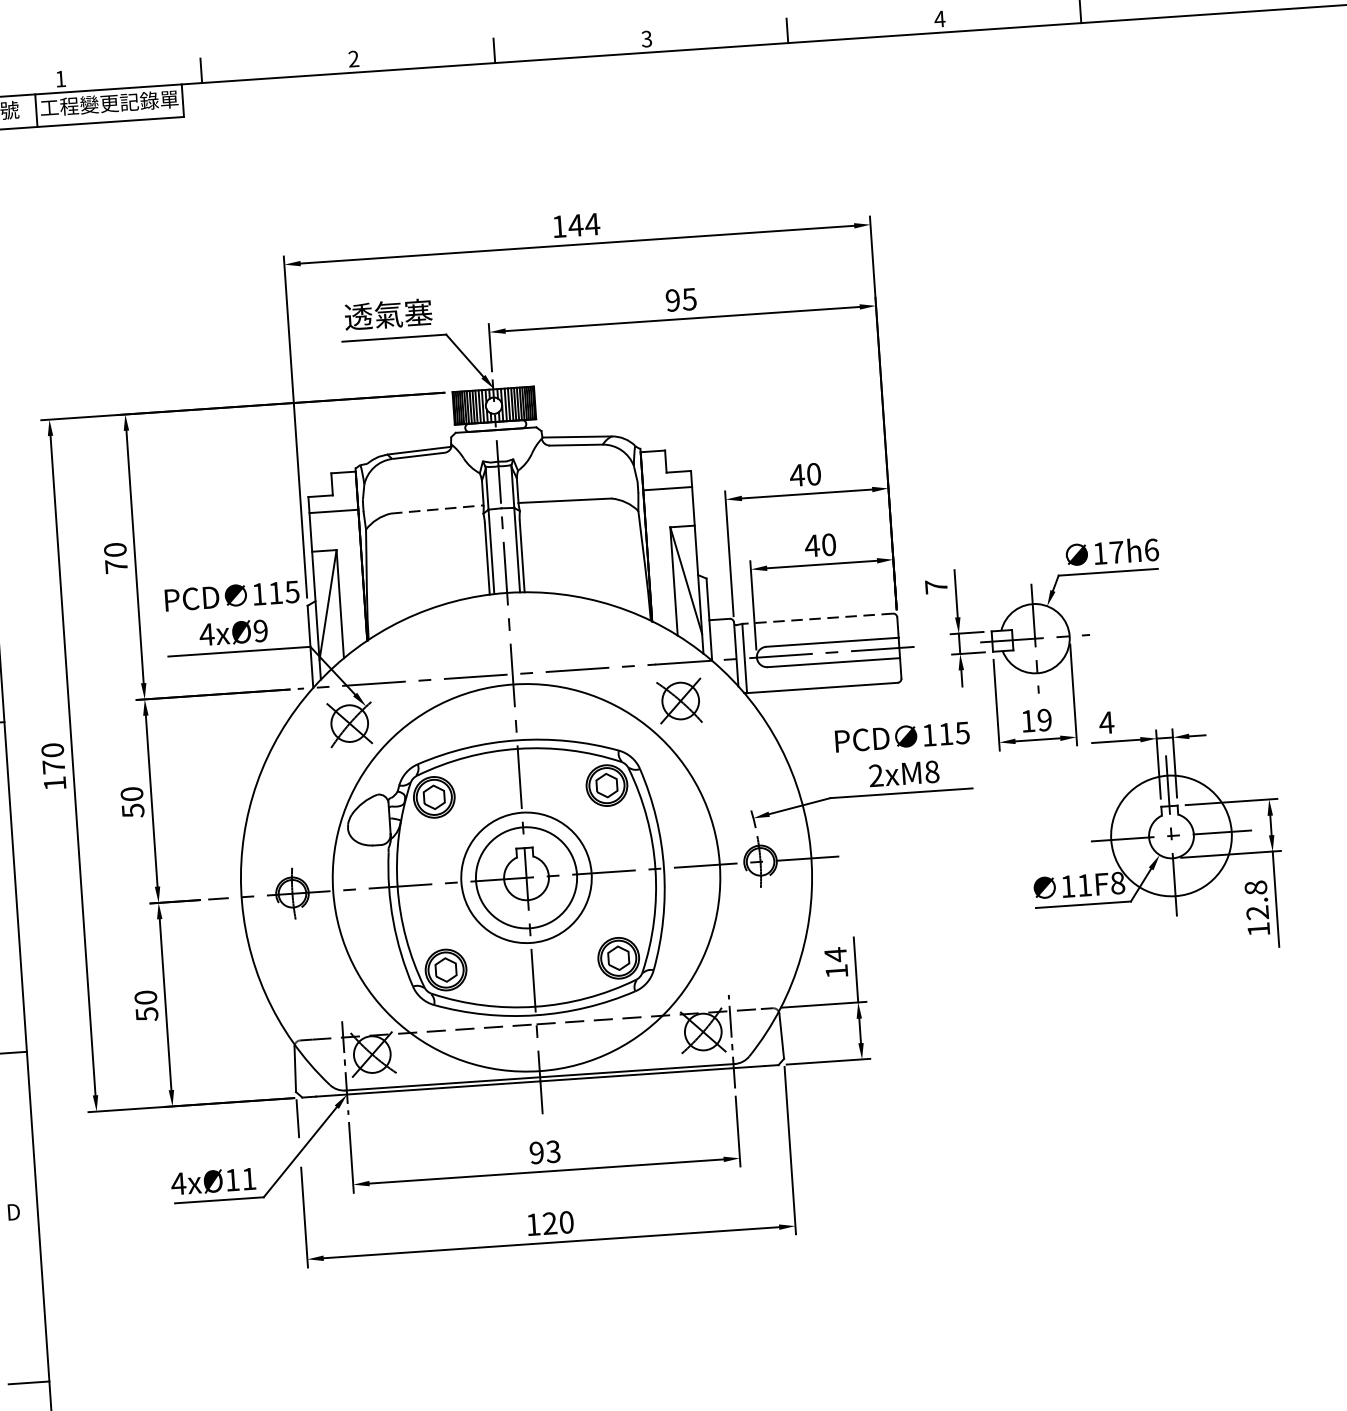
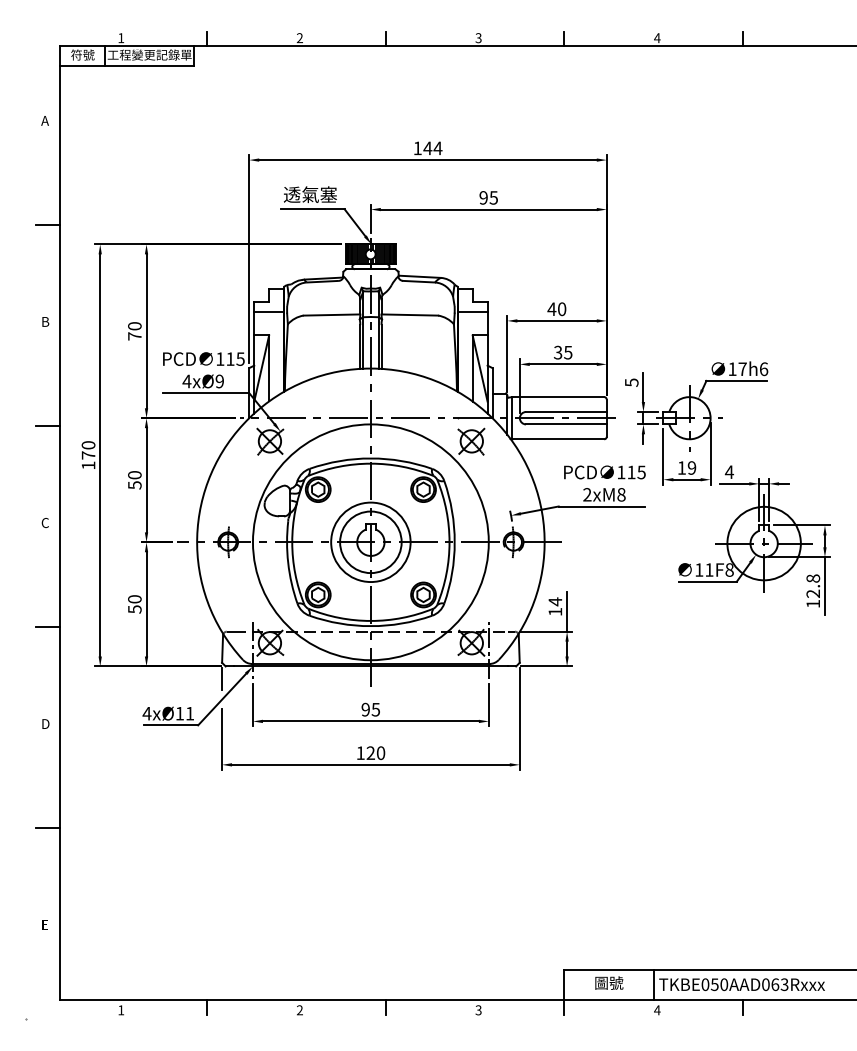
line: (438, 510) -> (332, 315), dashed -> solid
text: (819, 545) -> (562, 352), 40 -> 35
text: (935, 586) -> (631, 382), 7 -> 5
line: (817, 619) -> (558, 397), dashed -> solid
text: (552, 1149) -> (375, 708), 93 -> 95

